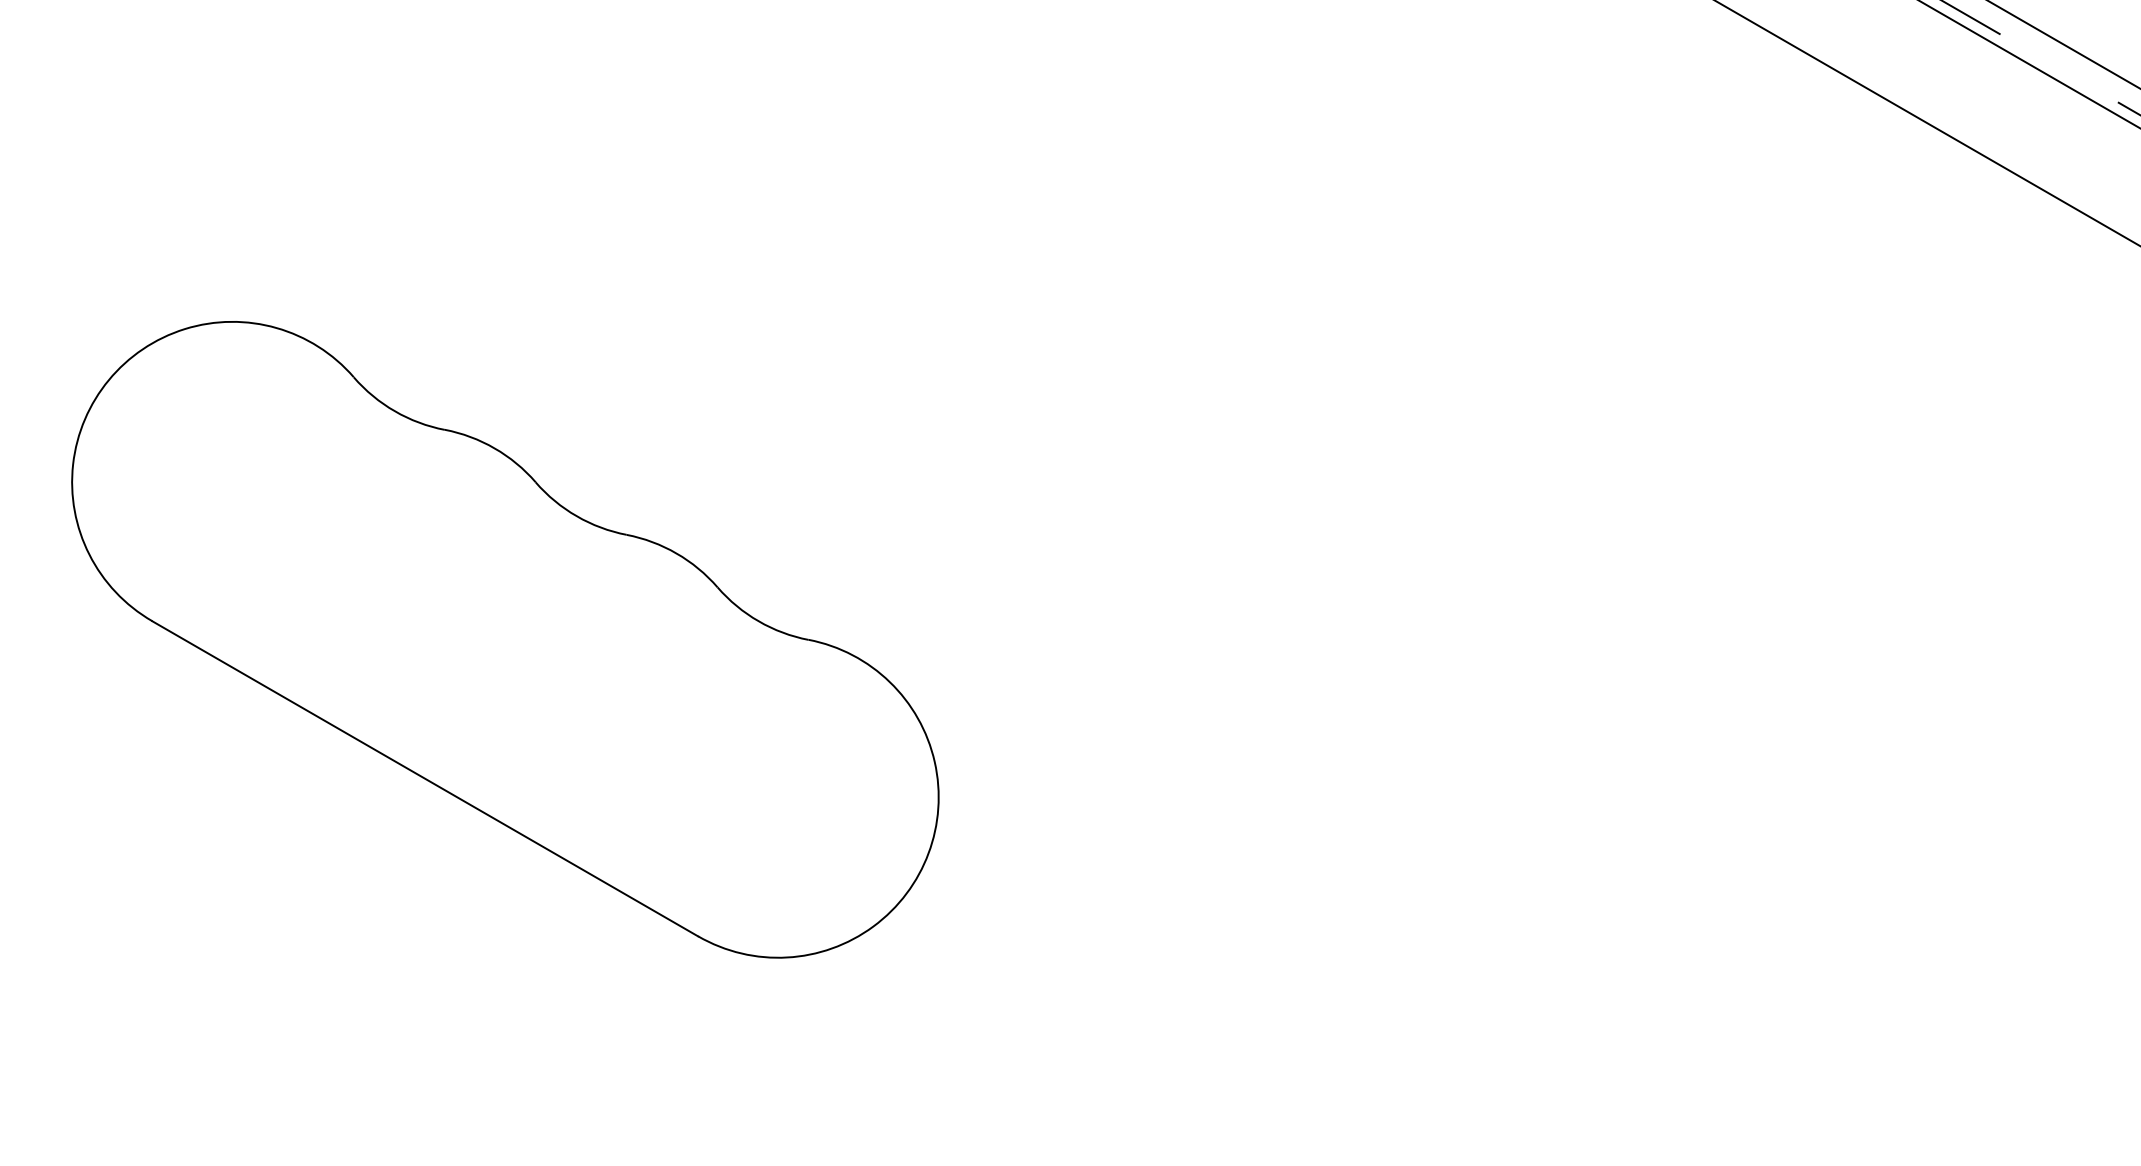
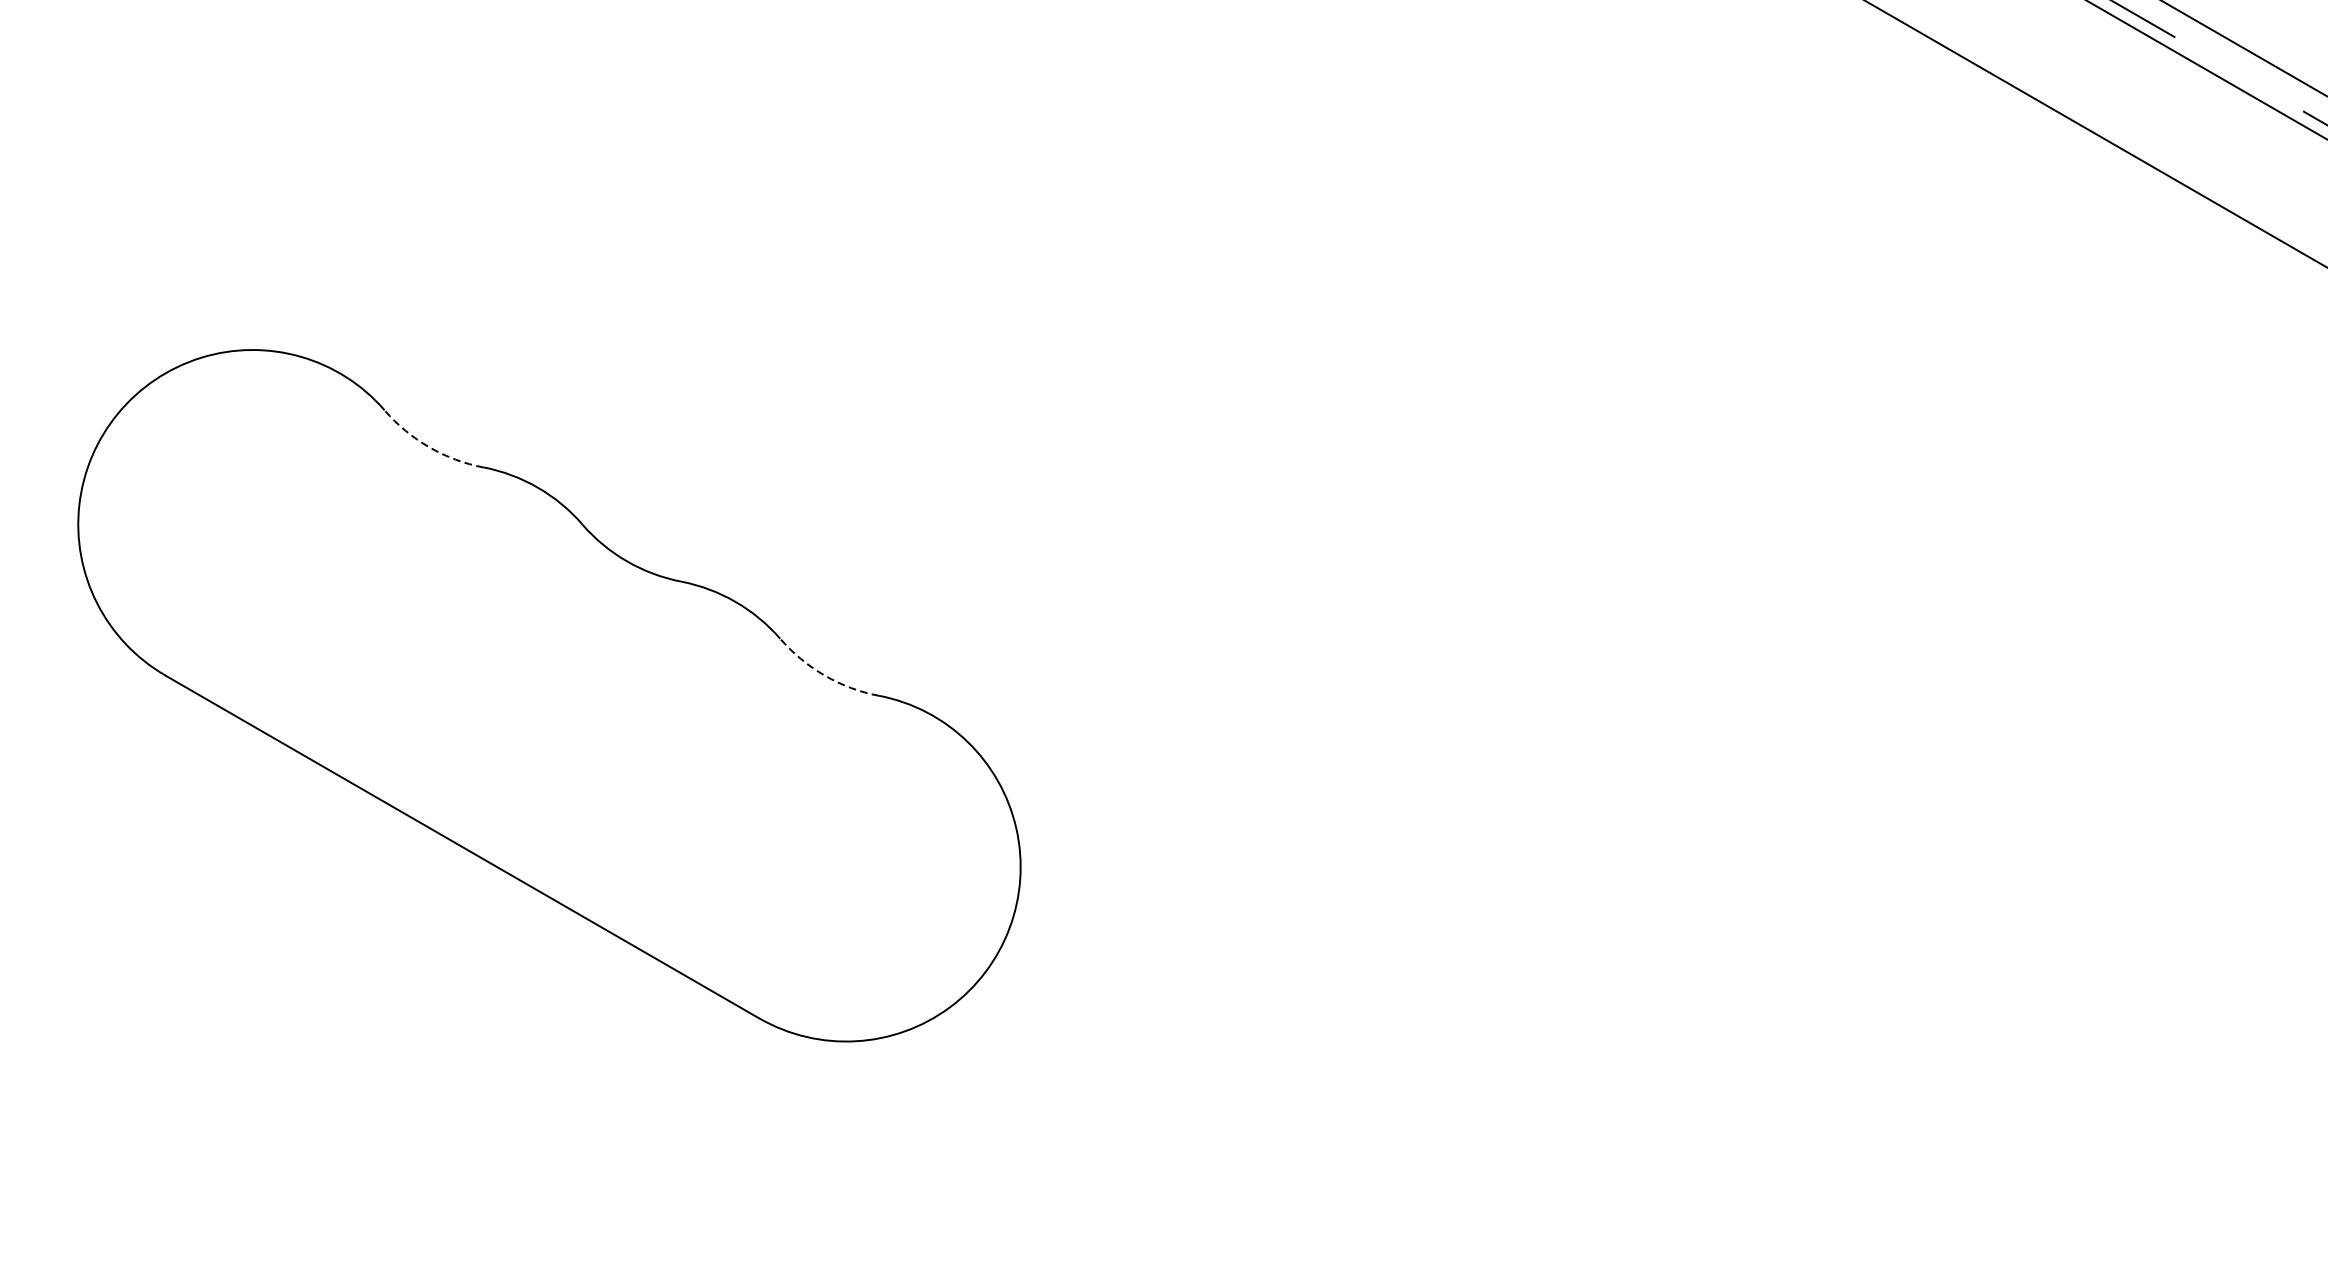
arc: (394, 411) -> (428, 447), solid -> dashed
arc: (758, 621) -> (824, 675), solid -> dashed

